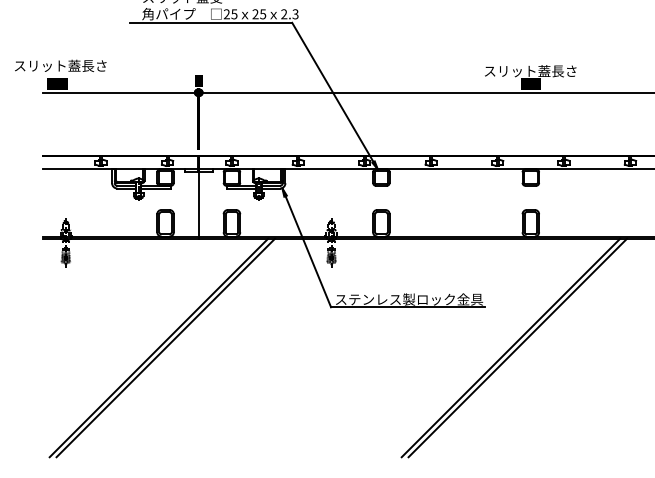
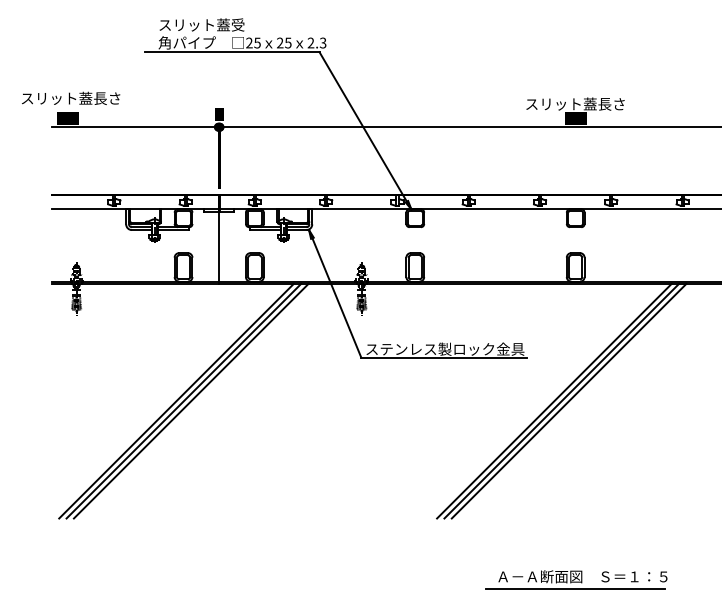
line: (171, 347) -> (190, 400), added
line: (524, 347) -> (568, 400), added

